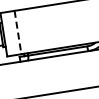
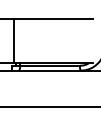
line: (17, 32) -> (13, 41), dashed -> solid

